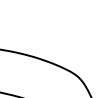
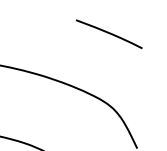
line: (76, 31) -> (109, 33), added

